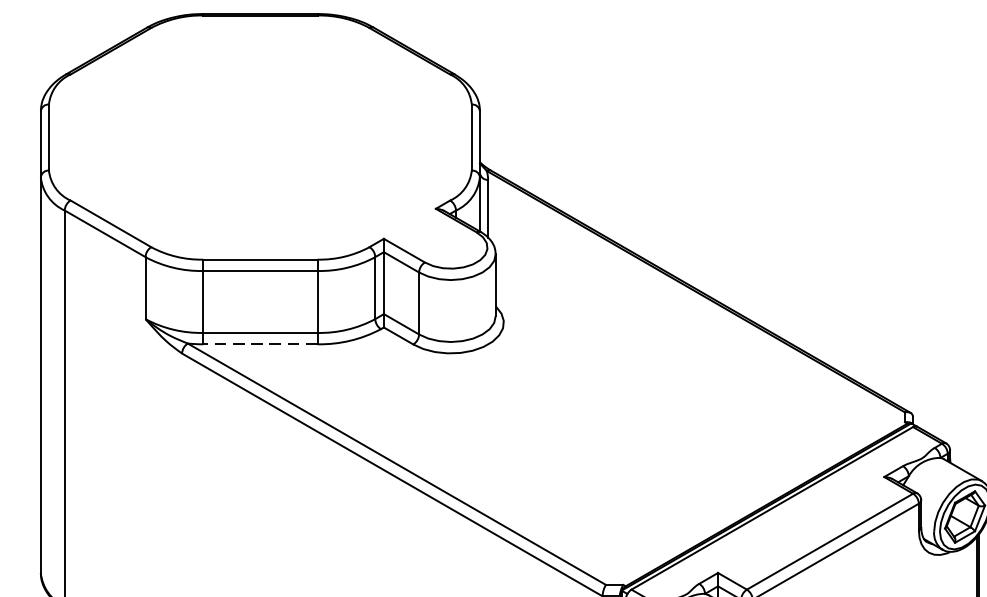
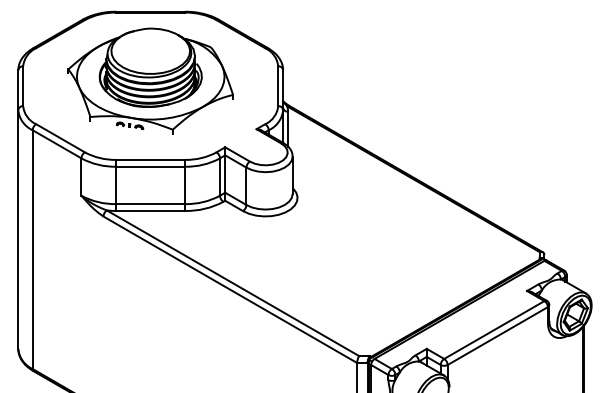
part: (260, 128) -> (150, 80), added
line: (260, 343) -> (150, 210), dashed -> solid

